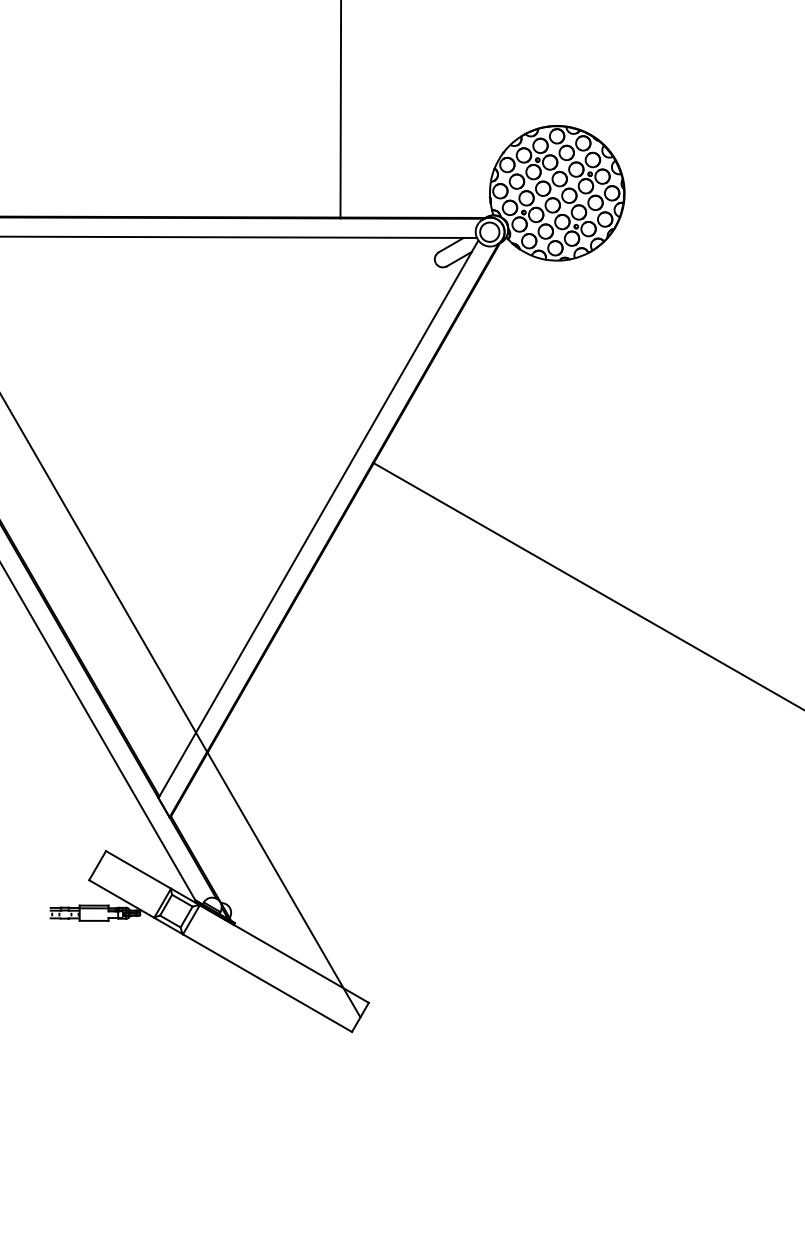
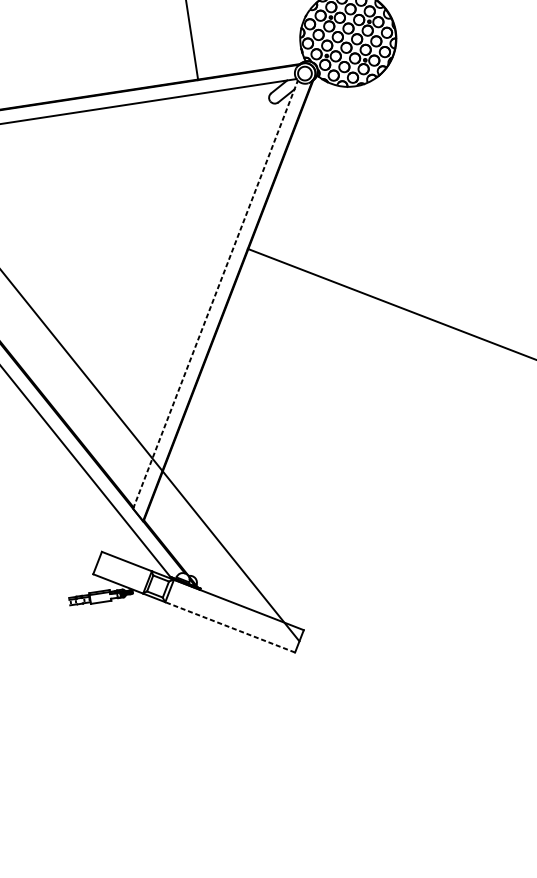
line: (318, 518) -> (215, 294), solid -> dashed
line: (267, 983) -> (230, 627), solid -> dashed

